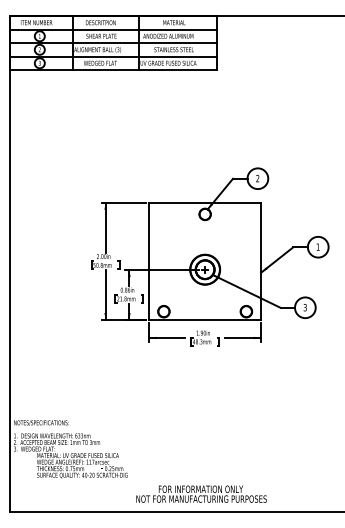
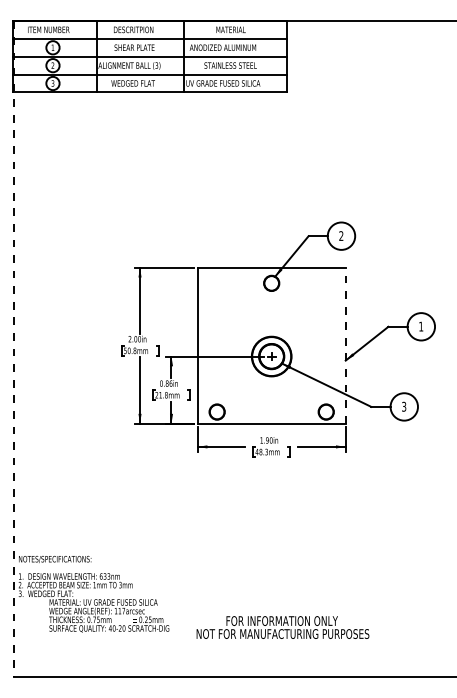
line: (260, 261) -> (345, 345), solid -> dashed
line: (9, 264) -> (13, 349), solid -> dashed
text: (201, 494) -> (282, 627), moved

